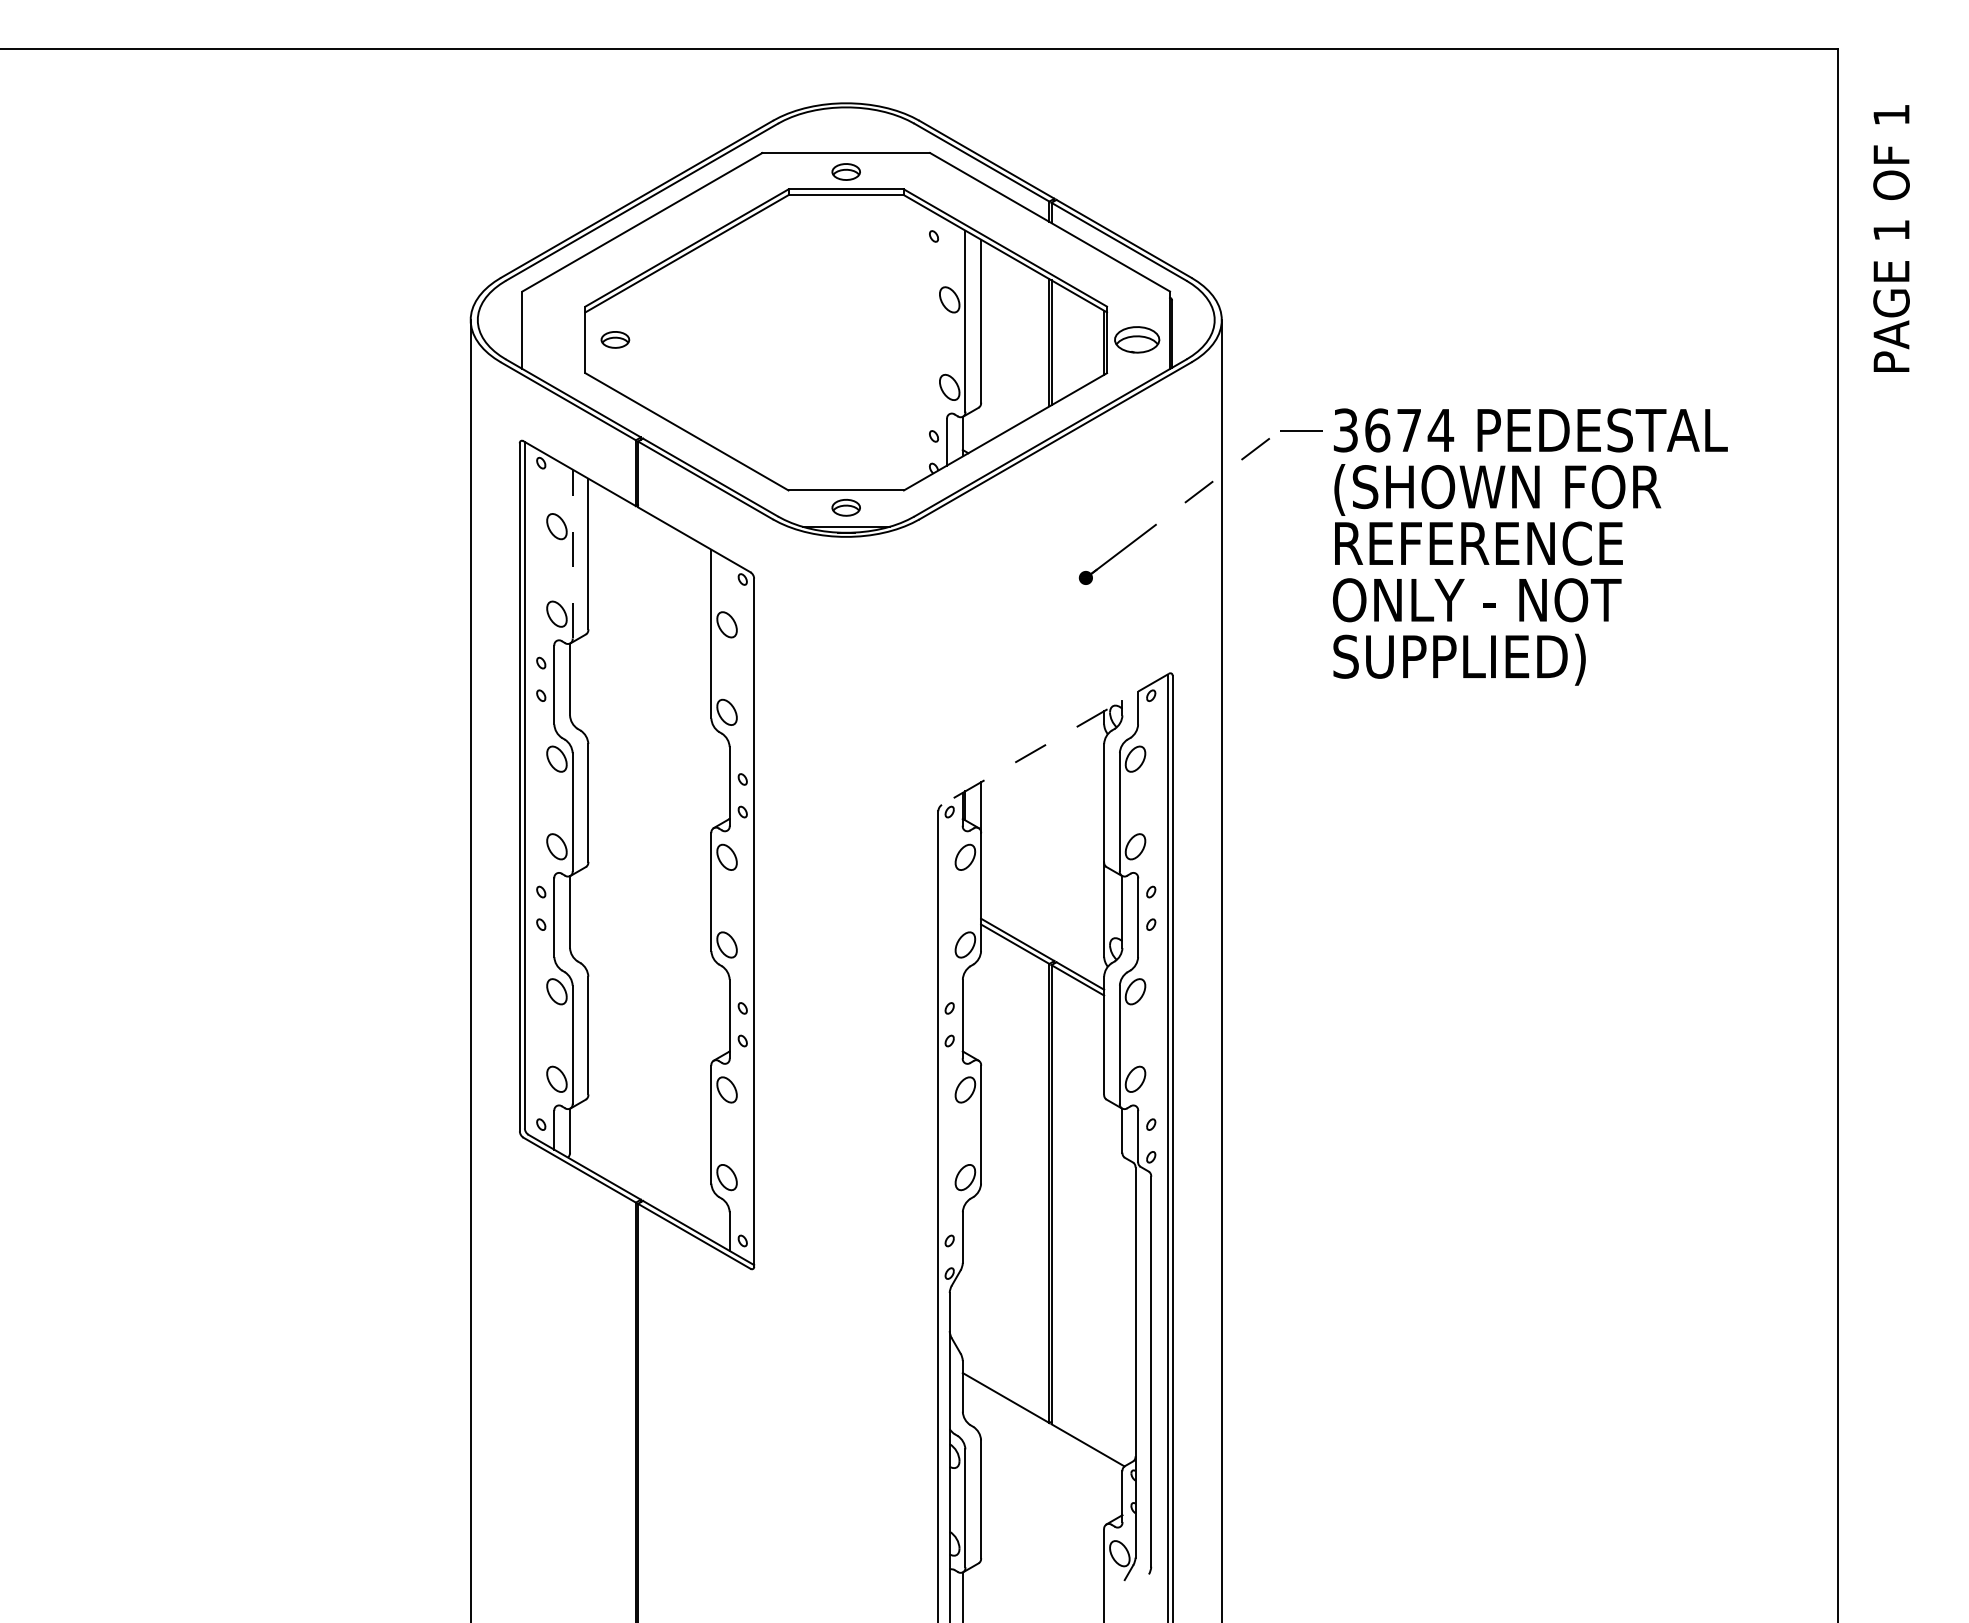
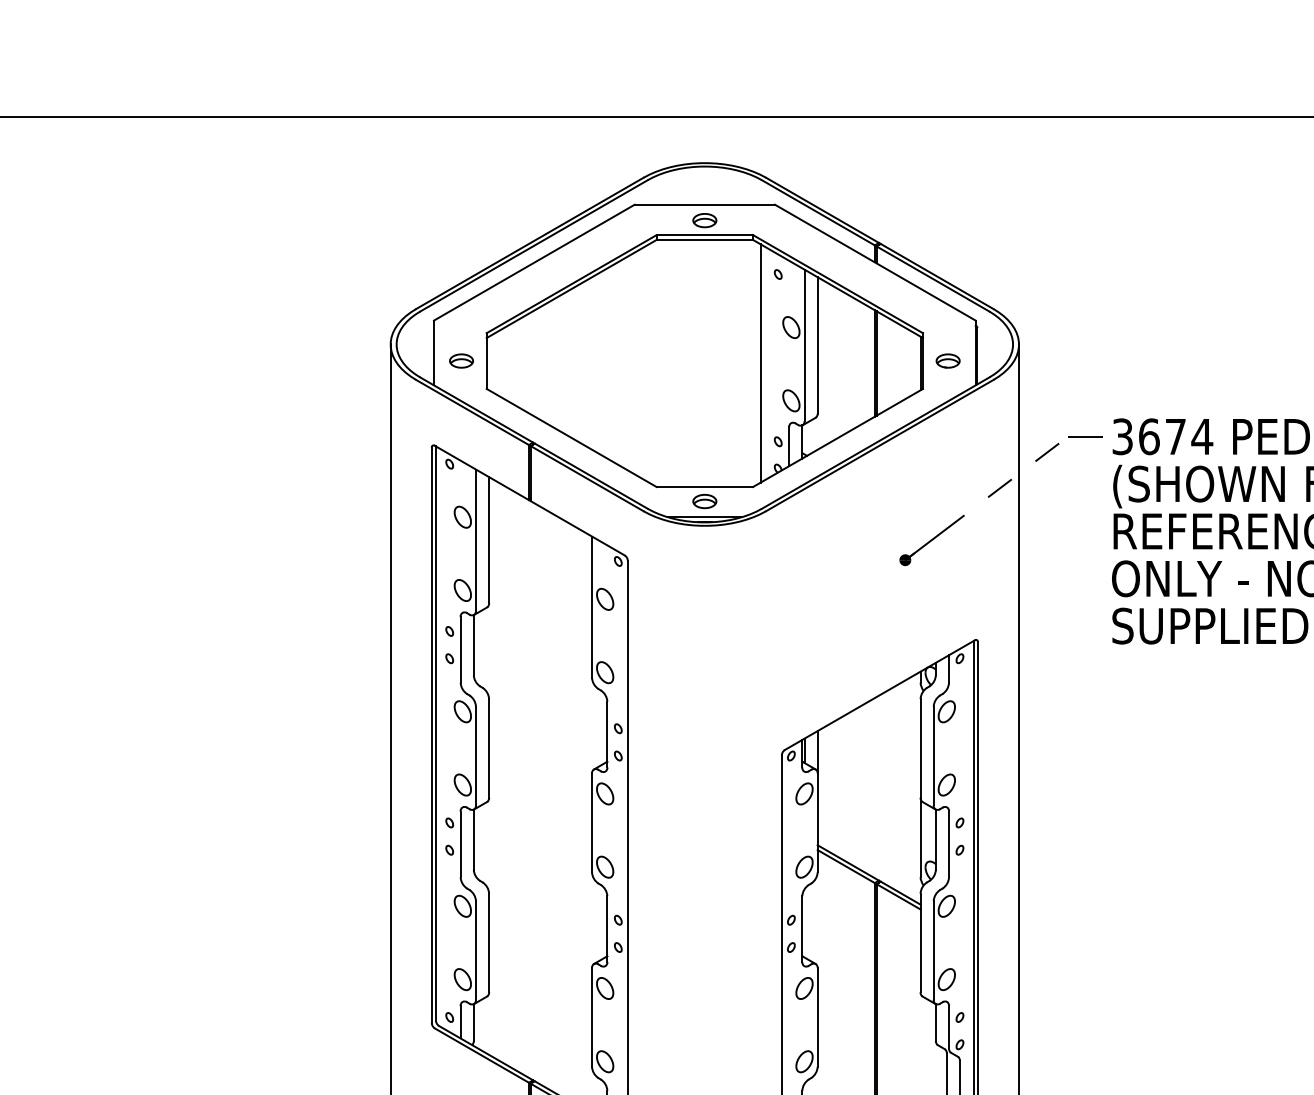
part: (615, 339) -> (461, 360), moved
part: (1136, 339) -> (947, 360), size x0.62
line: (913, 342) -> (761, 363), added
line: (572, 553) -> (475, 539), dashed -> solid
line: (1055, 739) -> (879, 695), dashed -> solid

